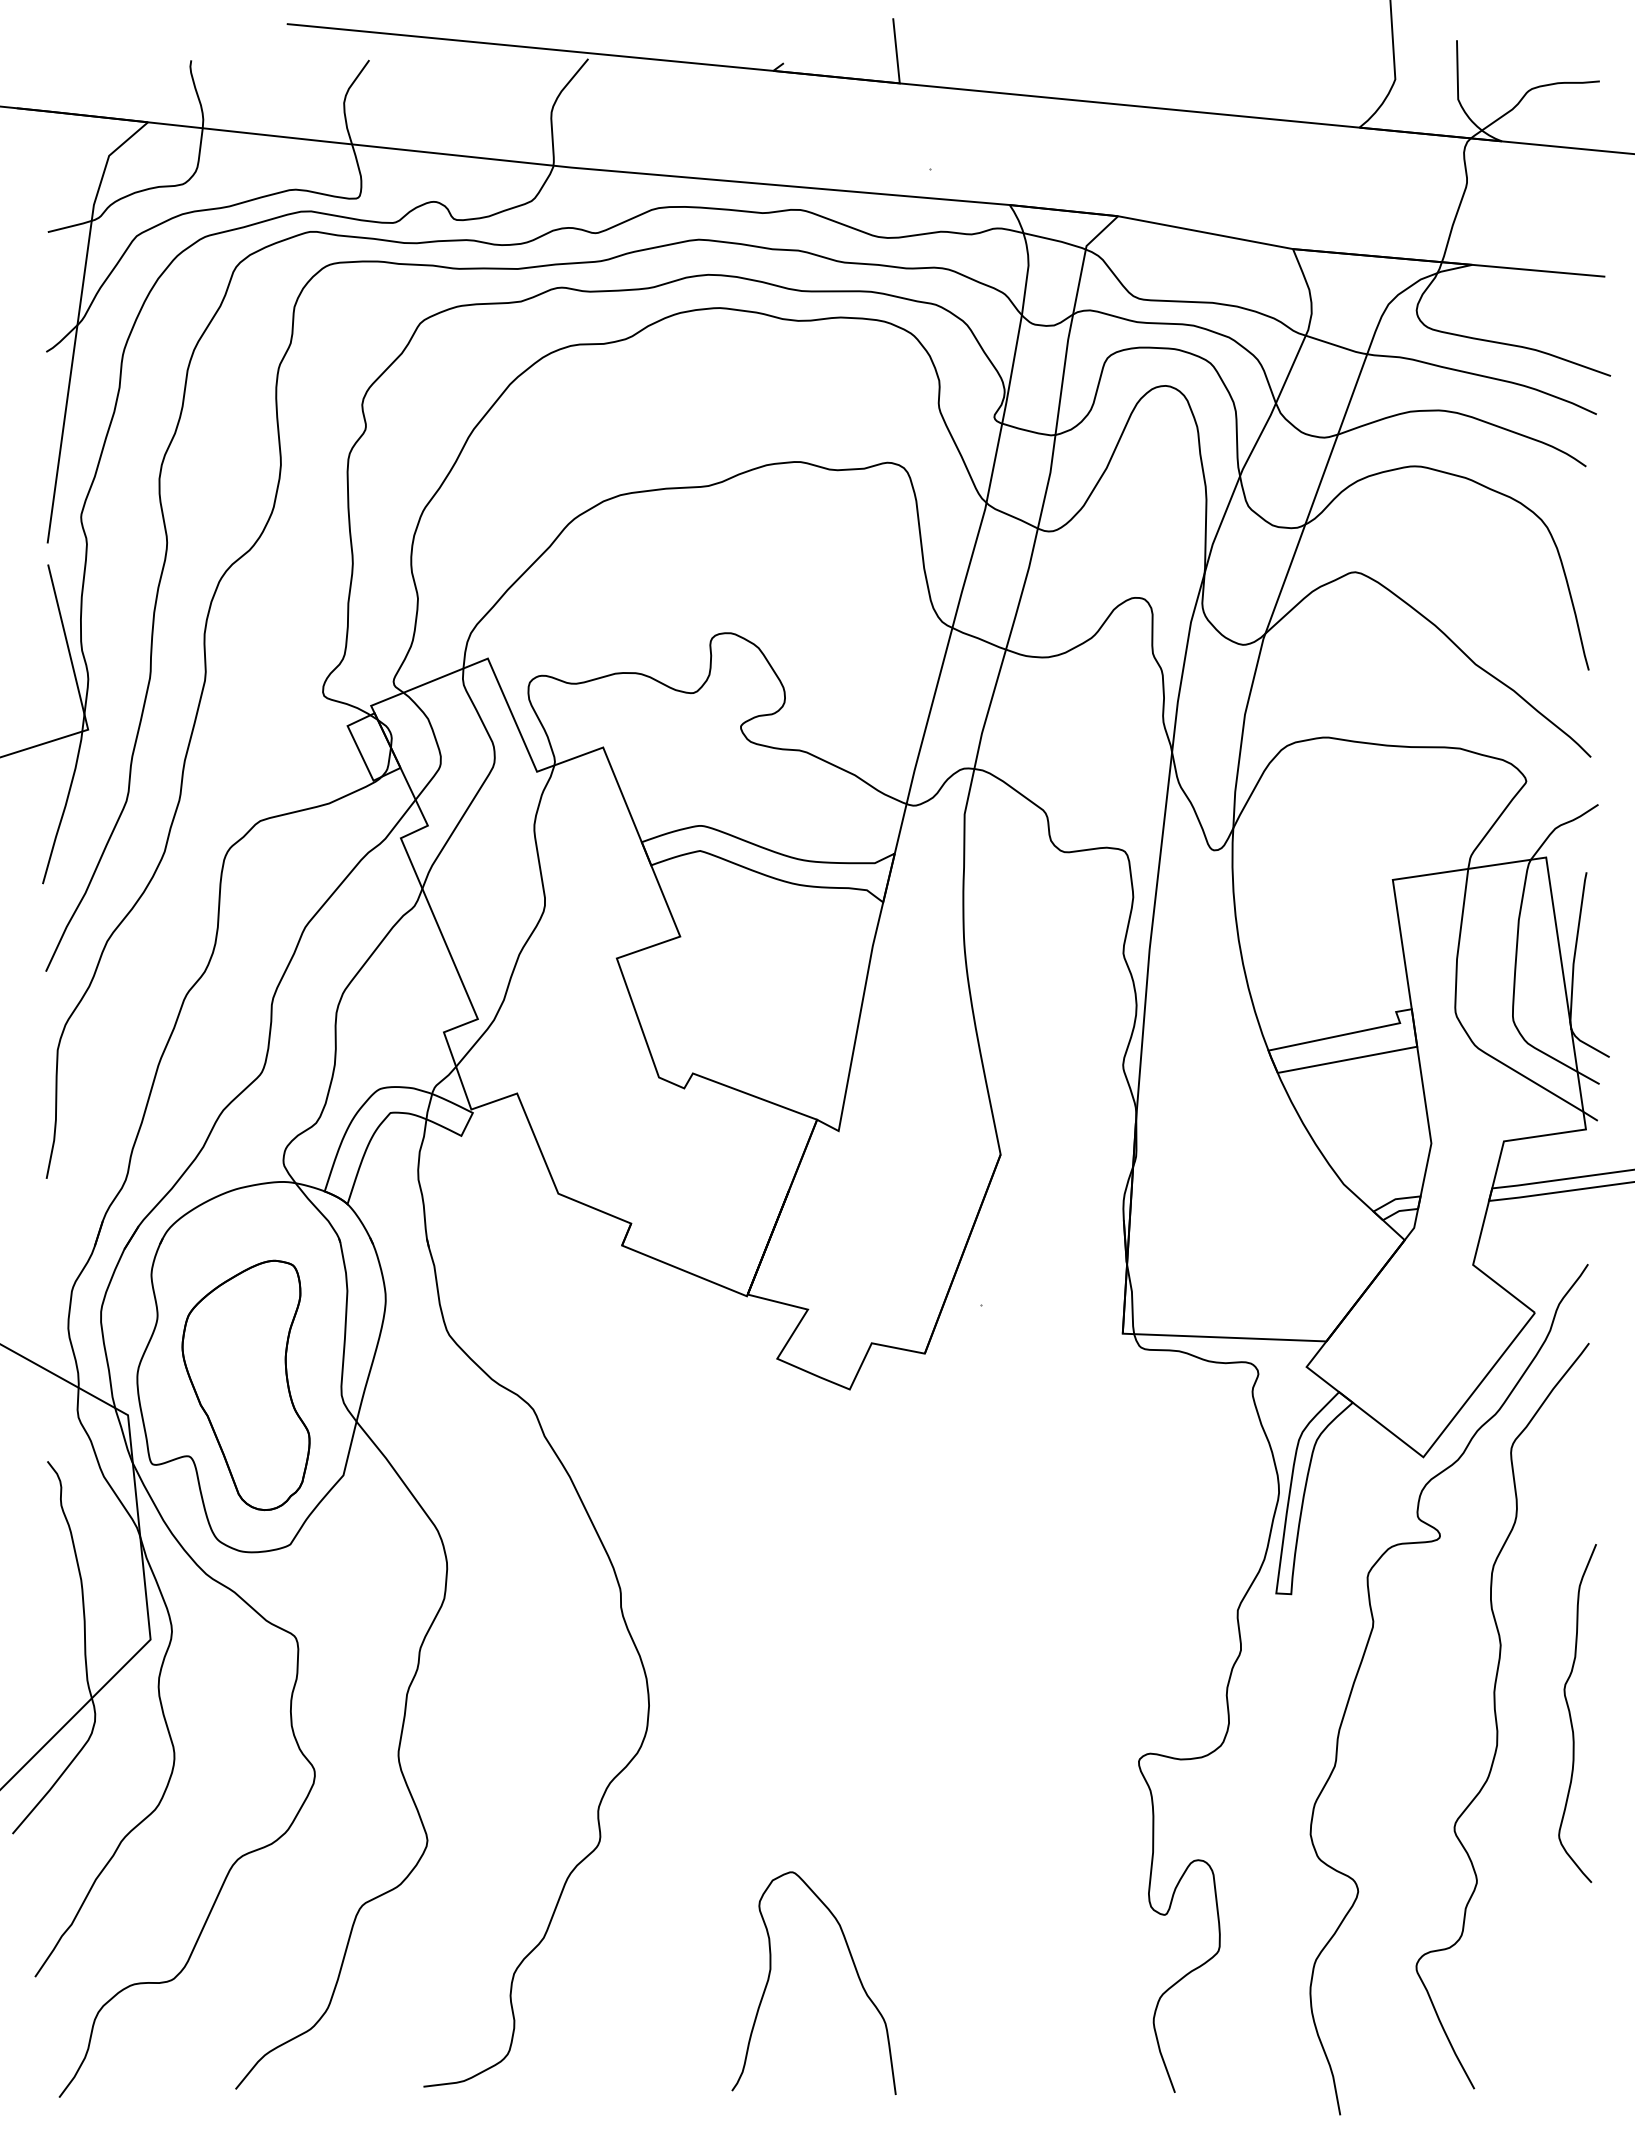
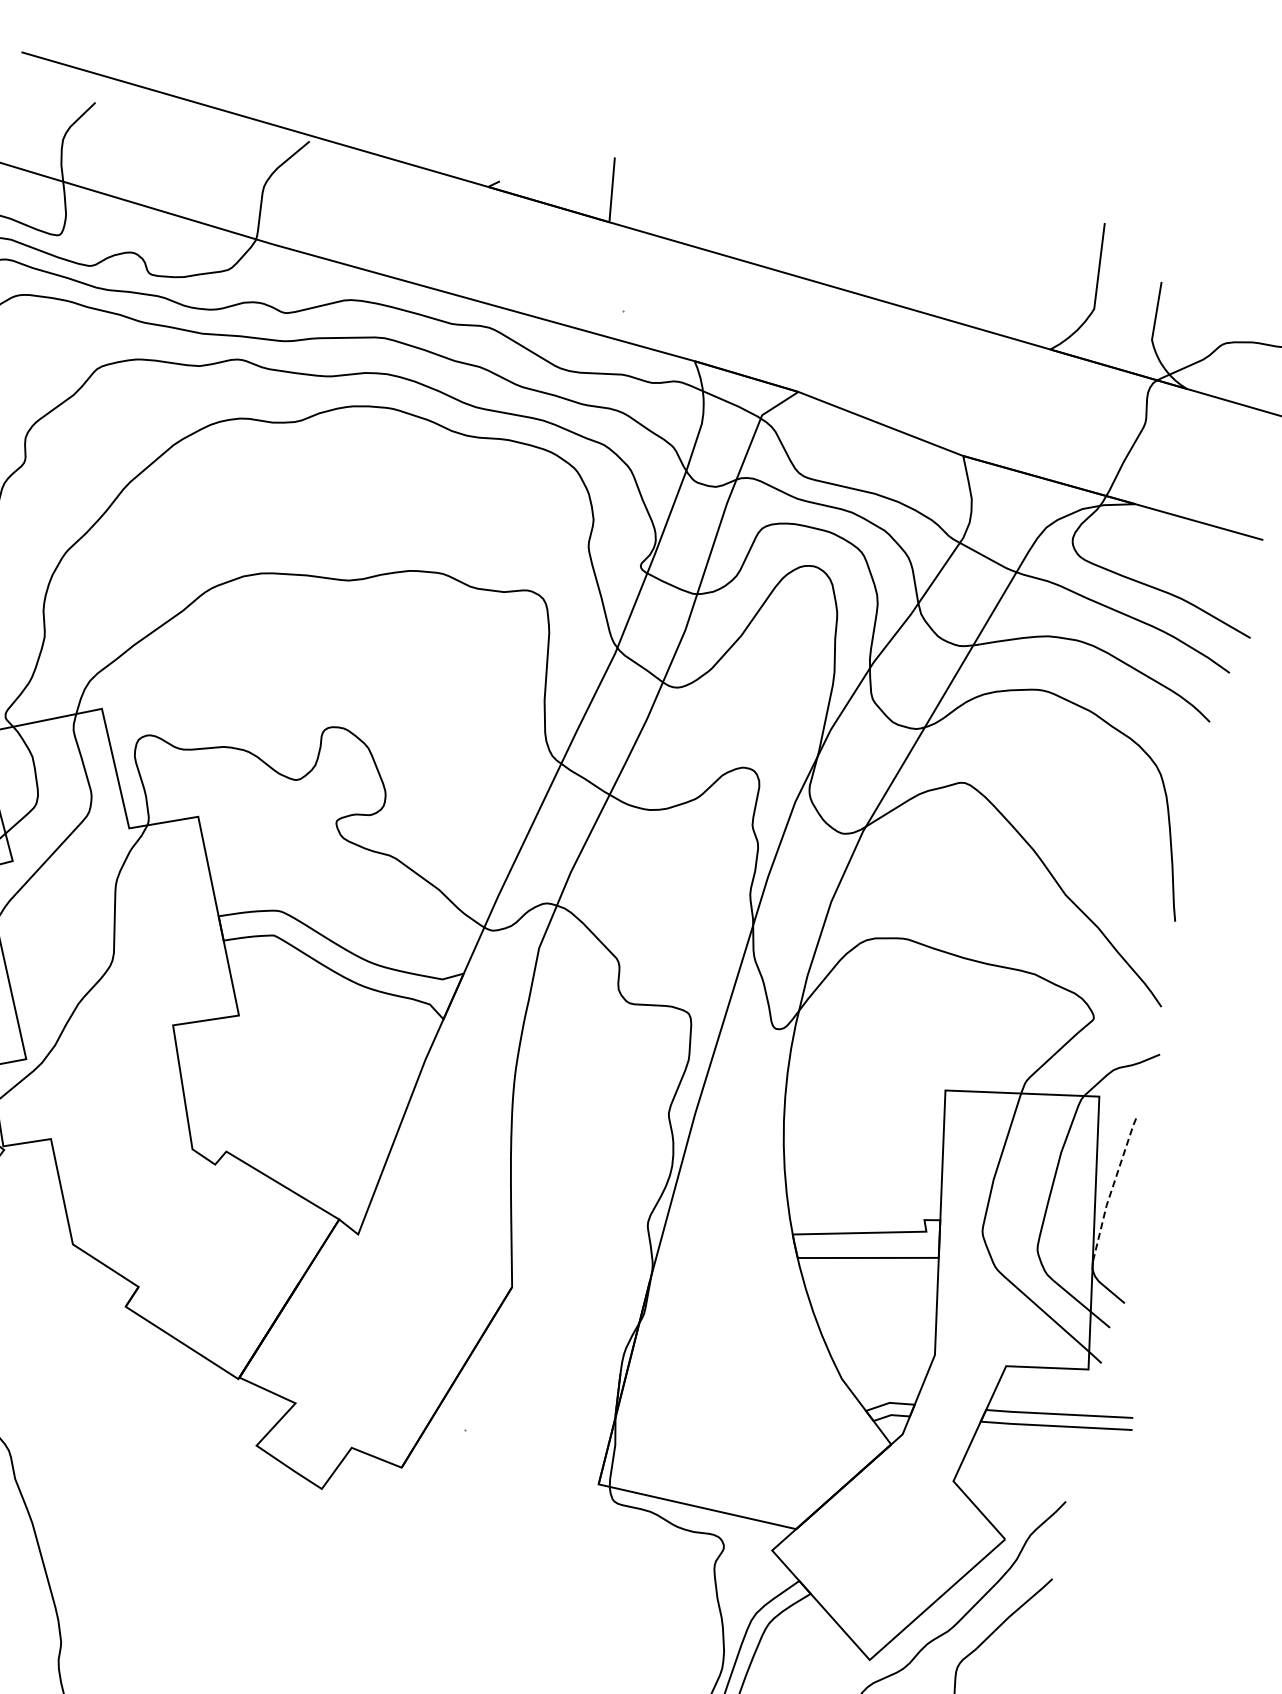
line: (1575, 947) -> (1111, 1189), solid -> dashed

